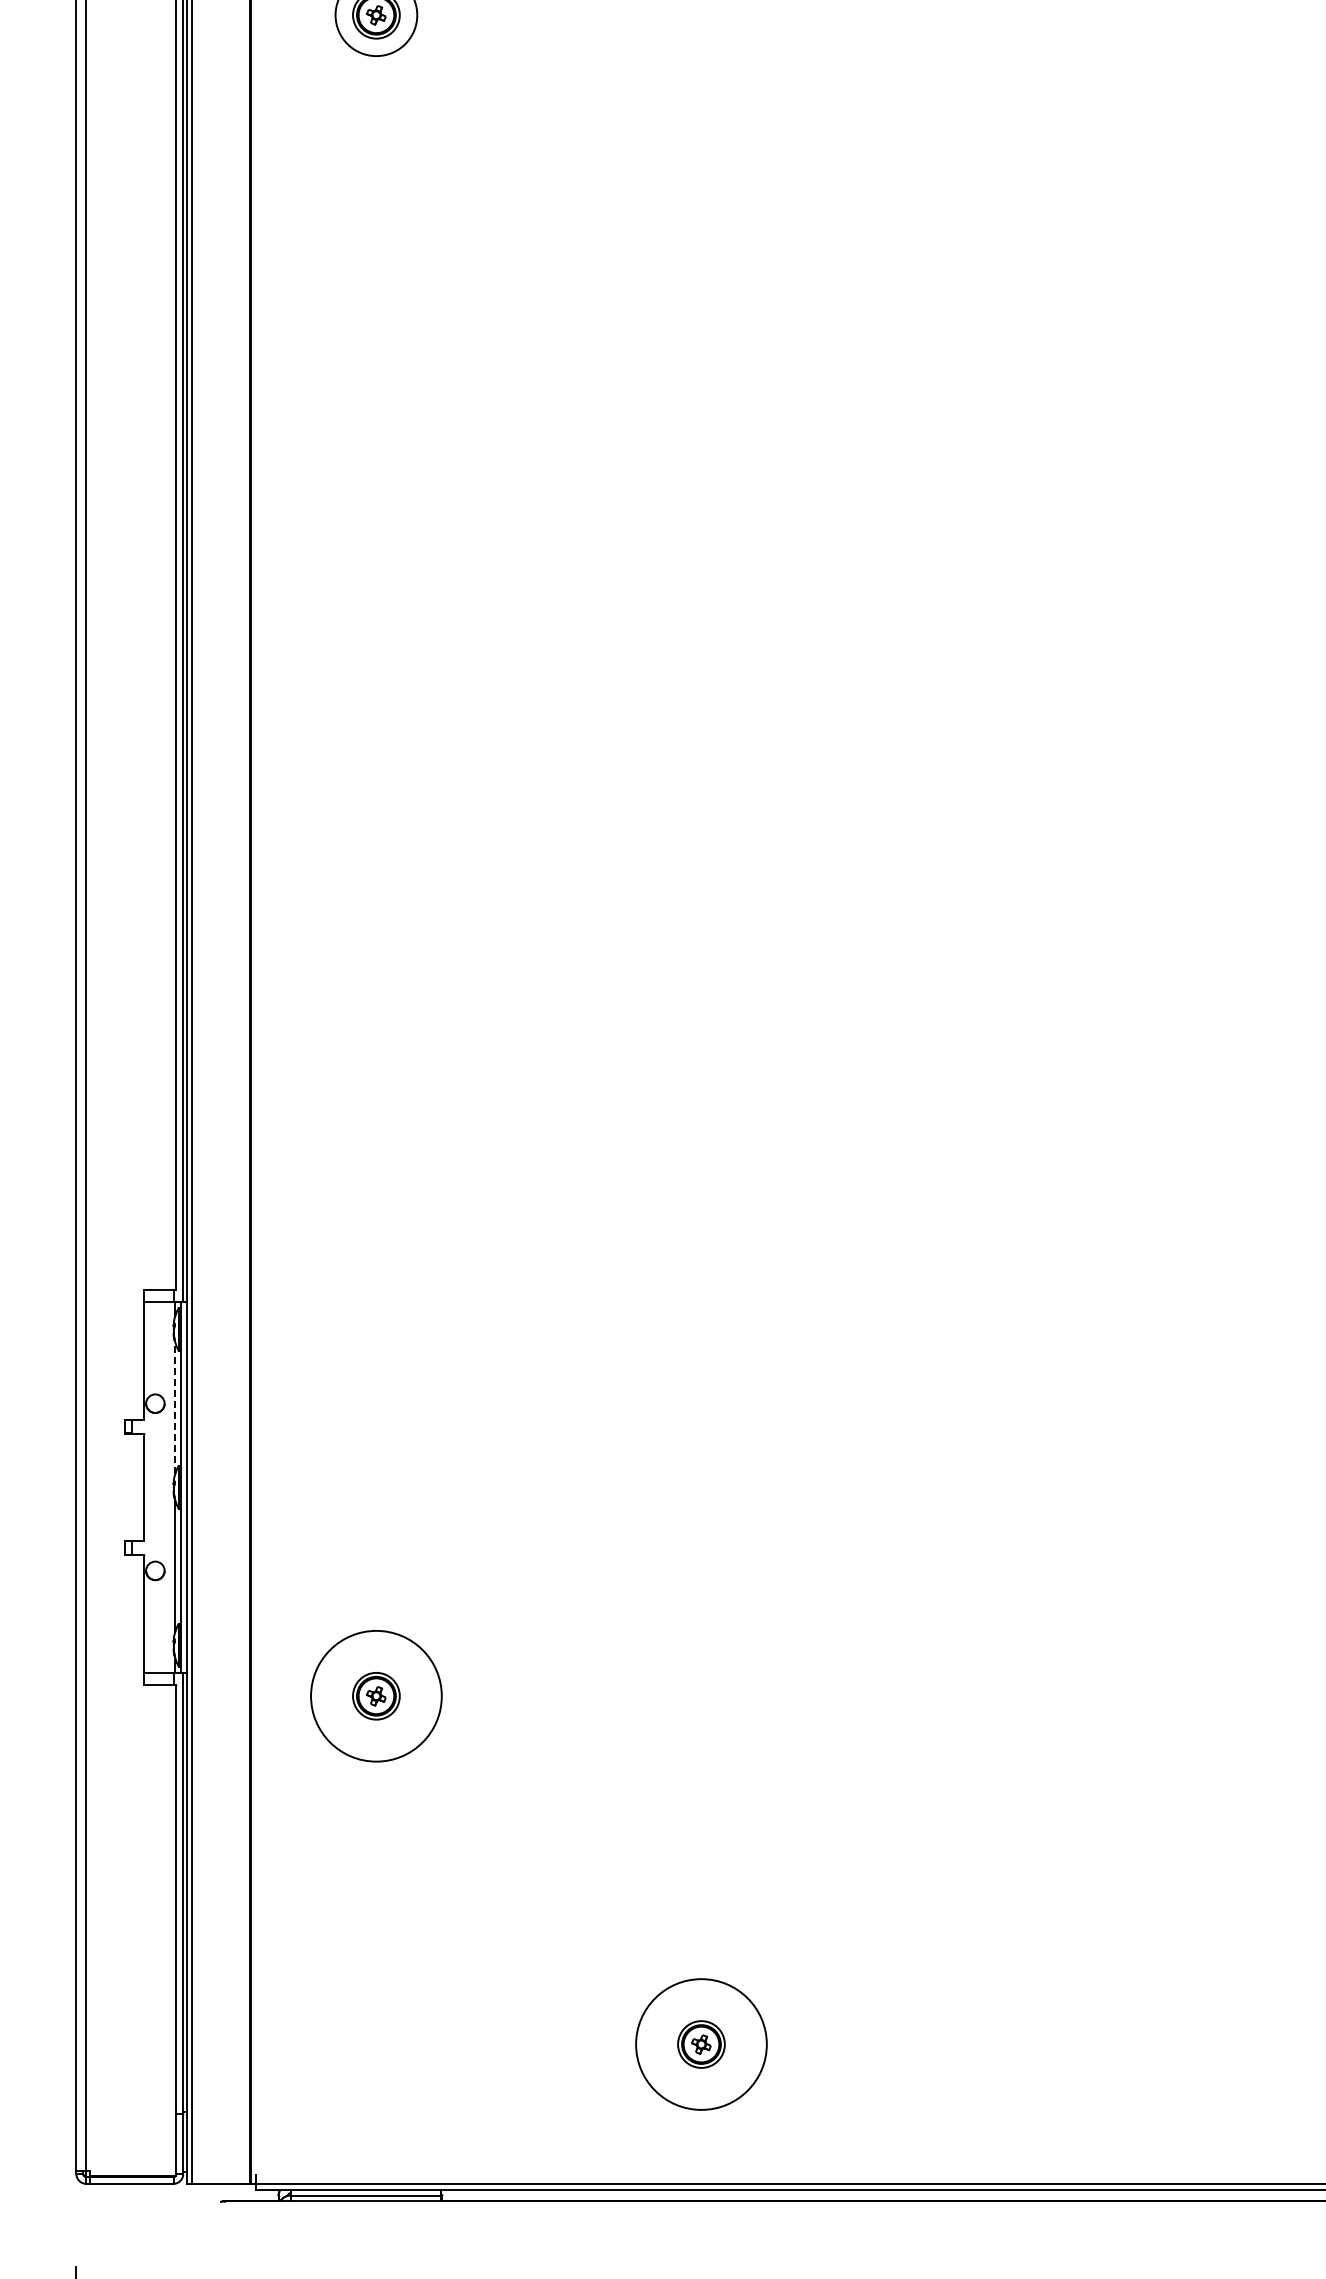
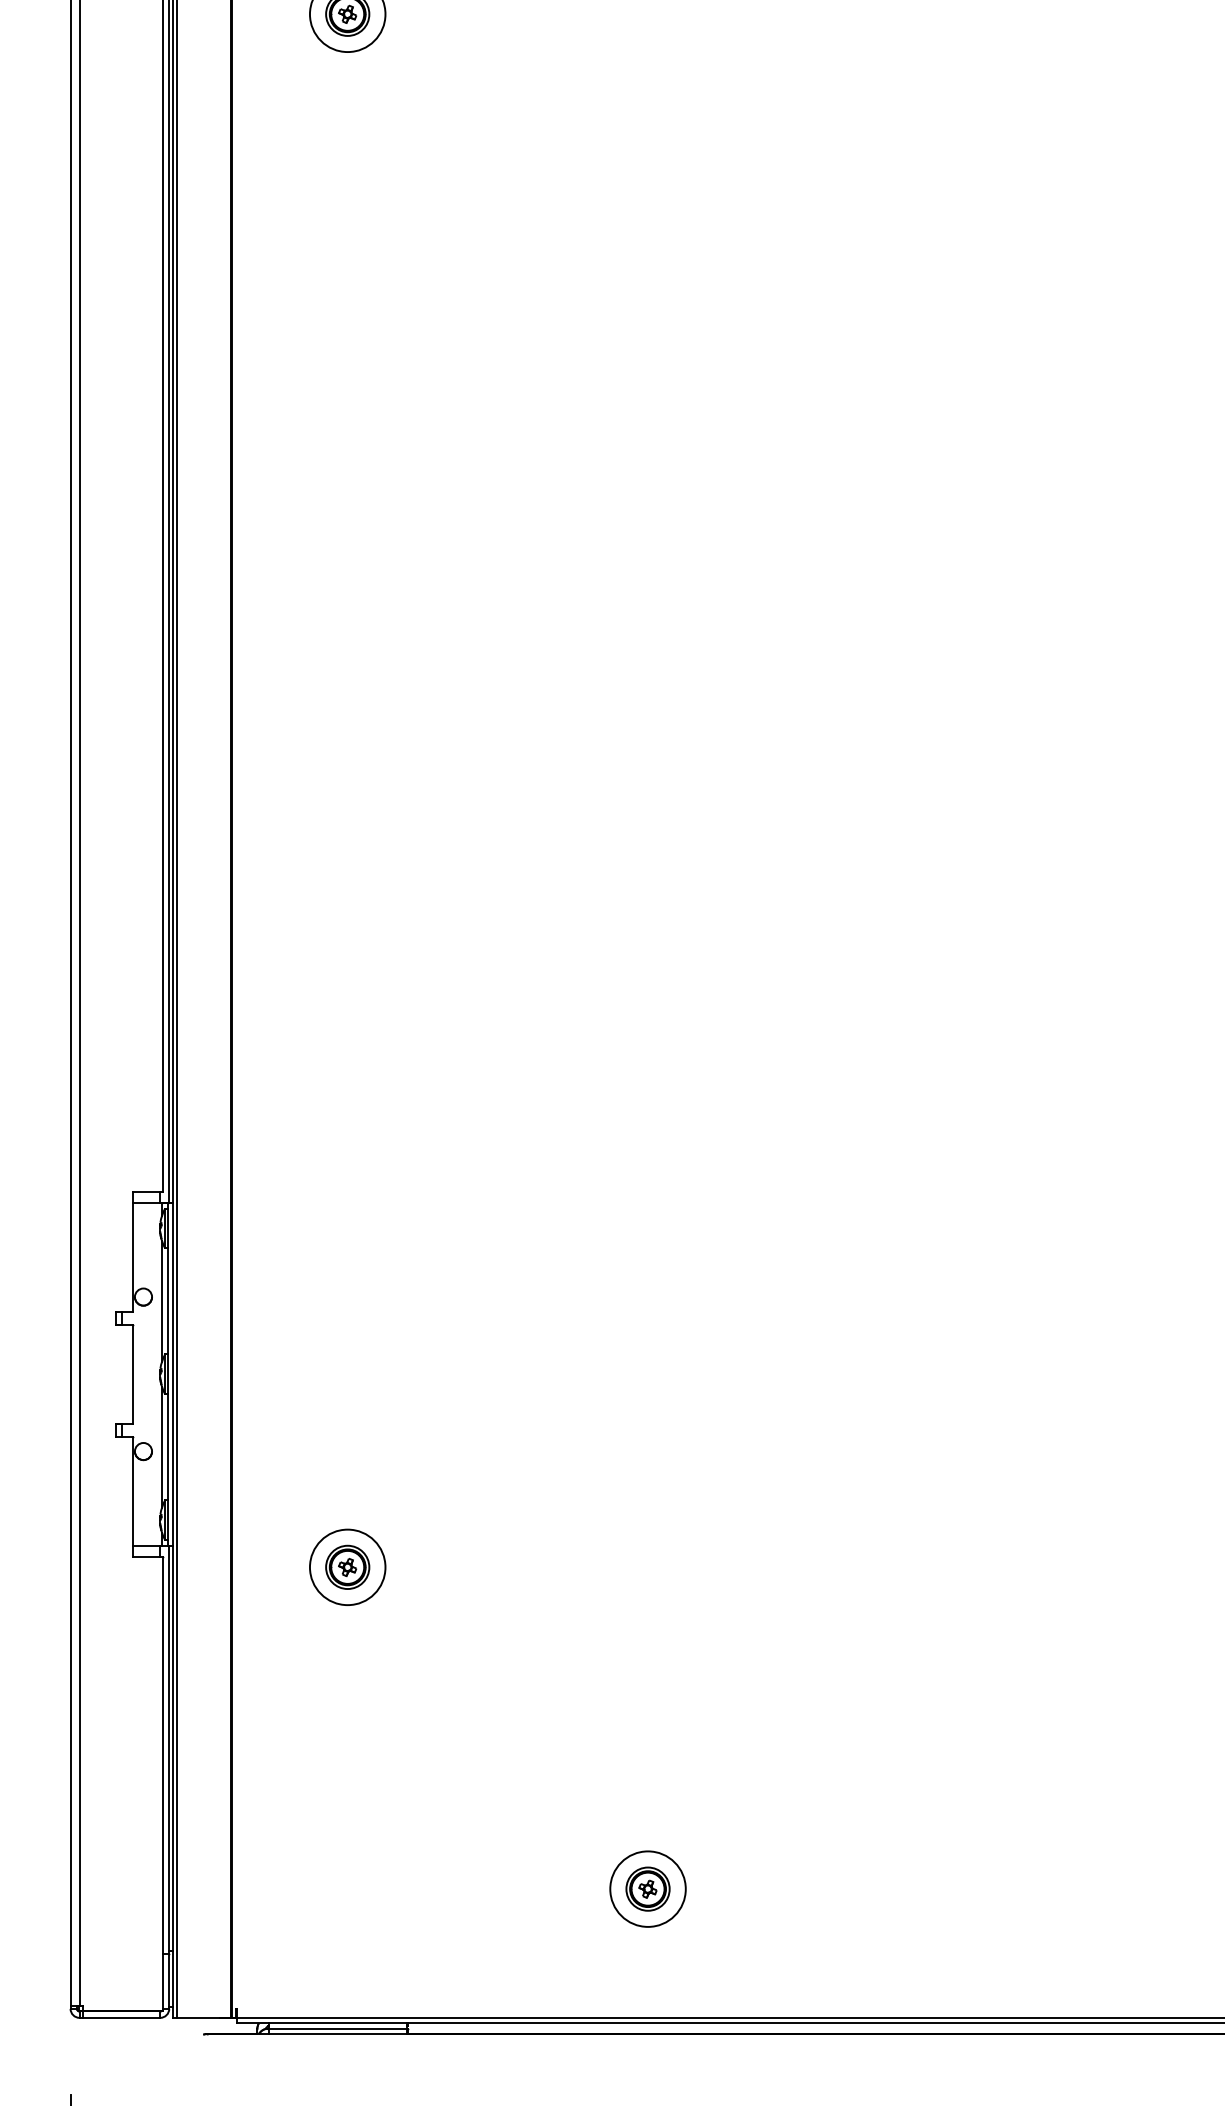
line: (175, 1407) -> (162, 1300), dashed -> solid
circle: (376, 1696) -> (347, 1567), size x0.62
circle: (701, 2044) -> (648, 1889), size x0.62

